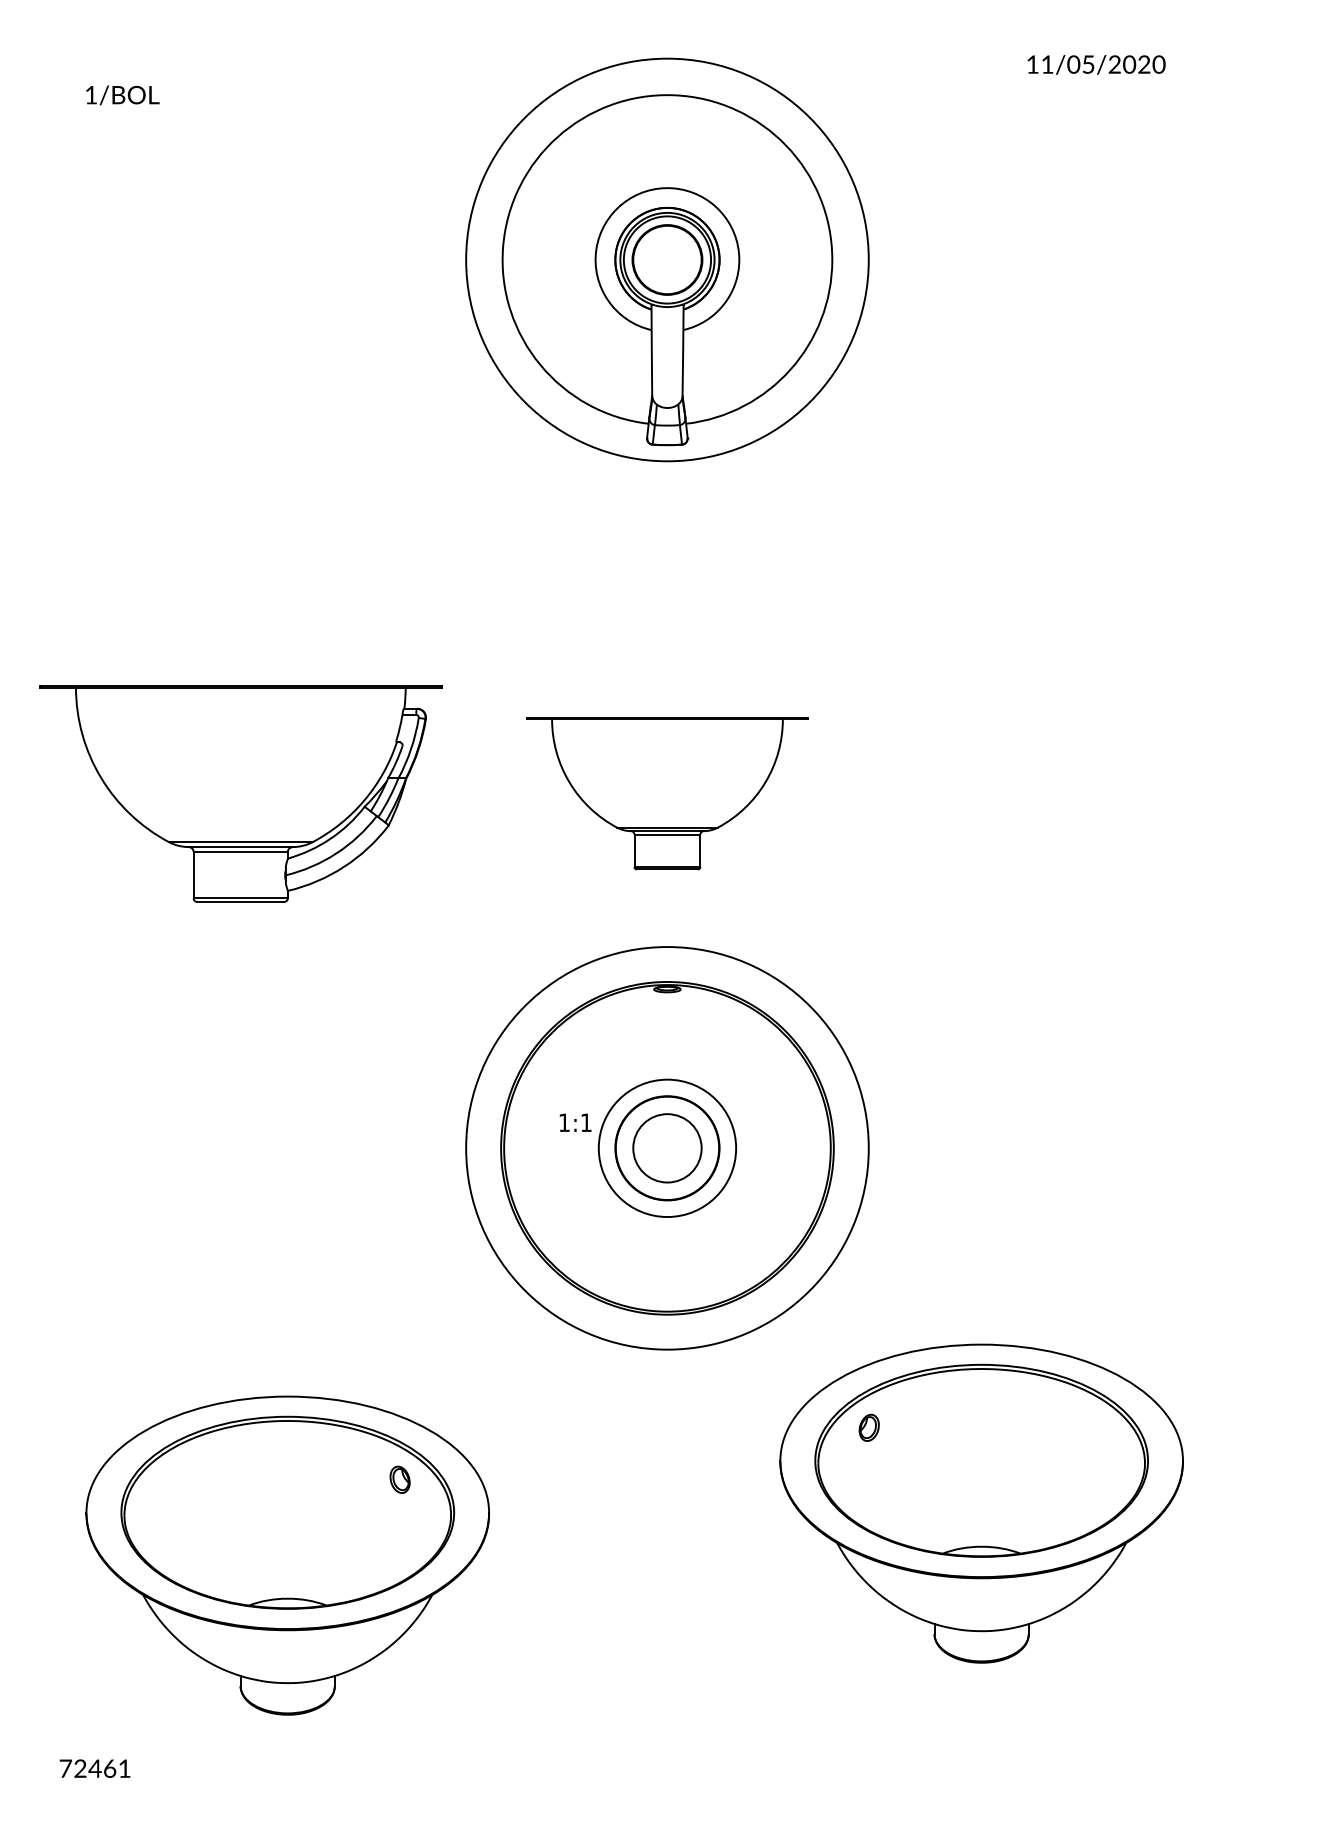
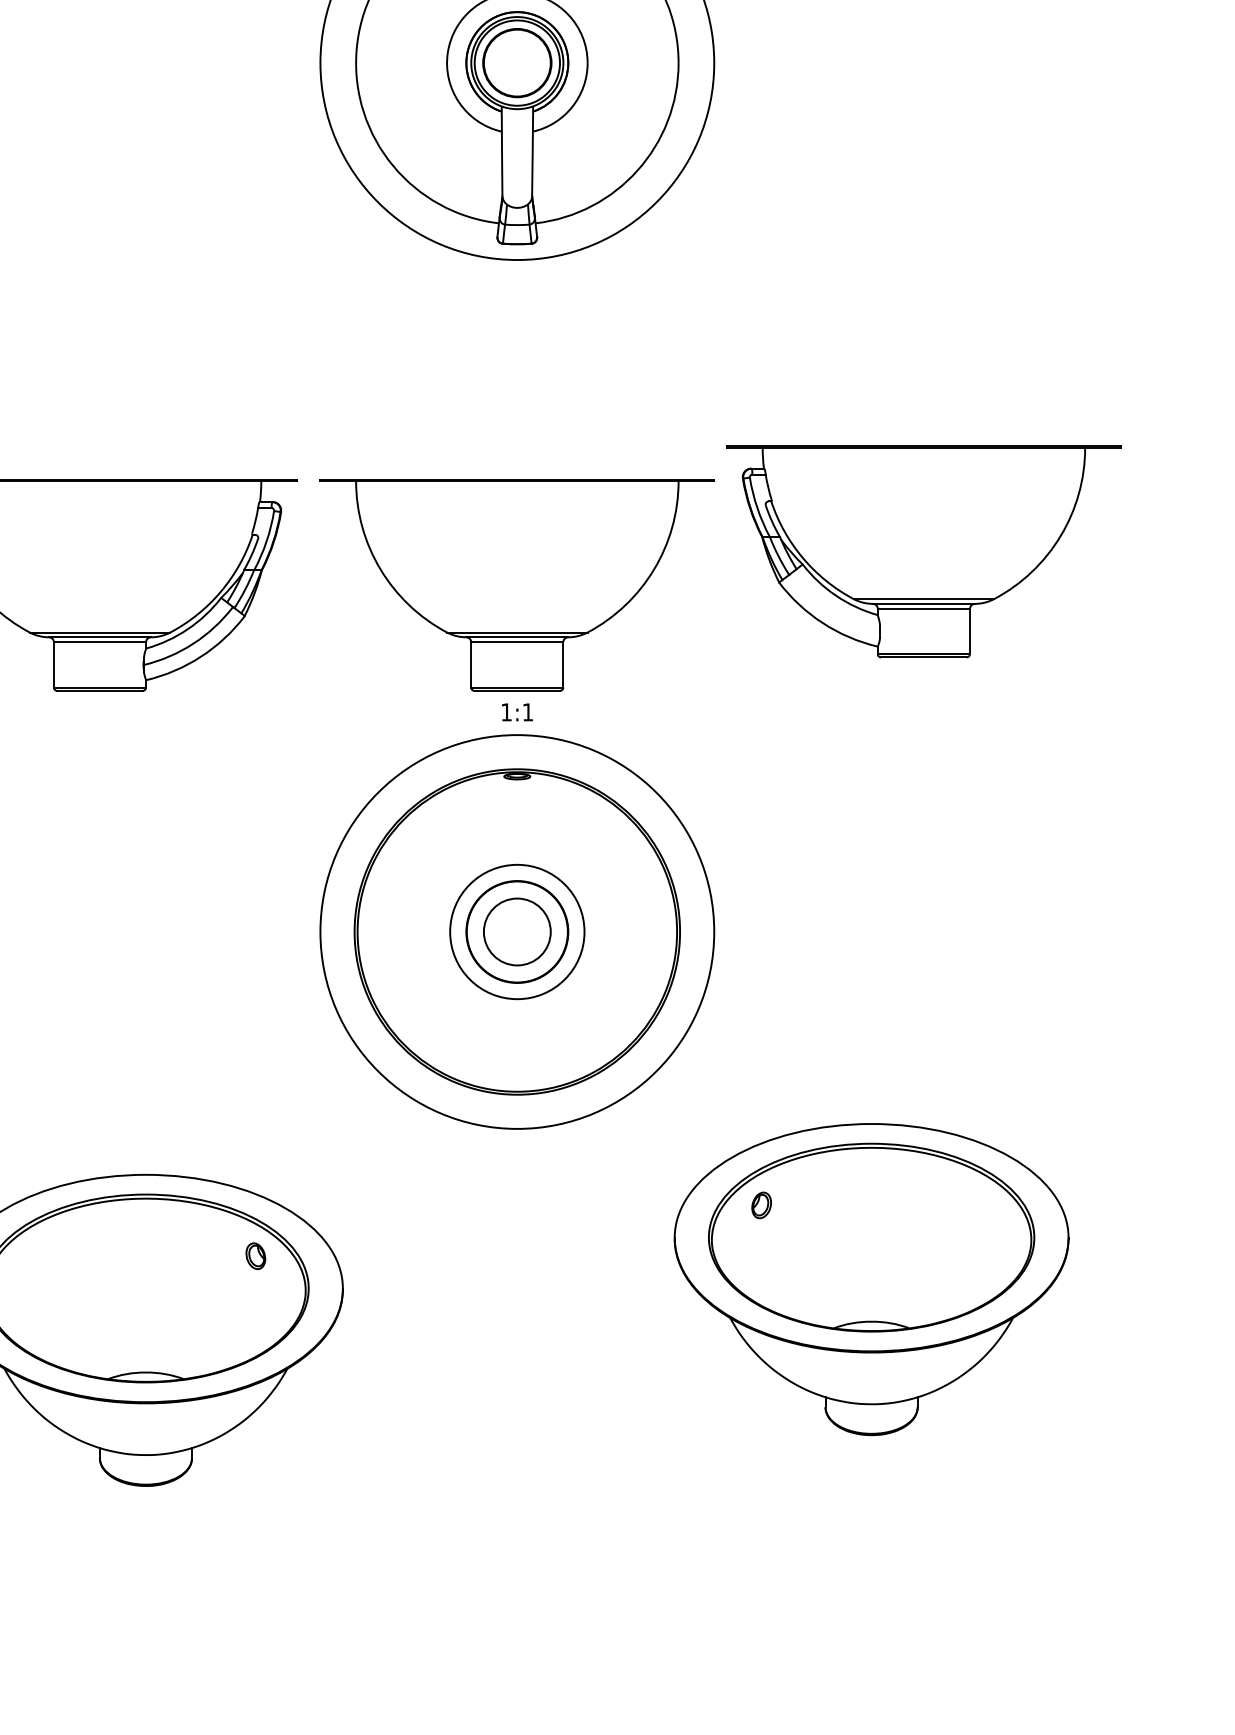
part: (1082, 759) -> (923, 551), added
part: (667, 793) -> (517, 584), size x1.43
text: (575, 1122) -> (517, 712), moved
part: (981, 1503) -> (871, 1279), moved

